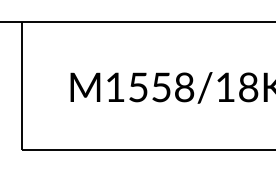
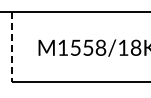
line: (22, 86) -> (12, 47), solid -> dashed

